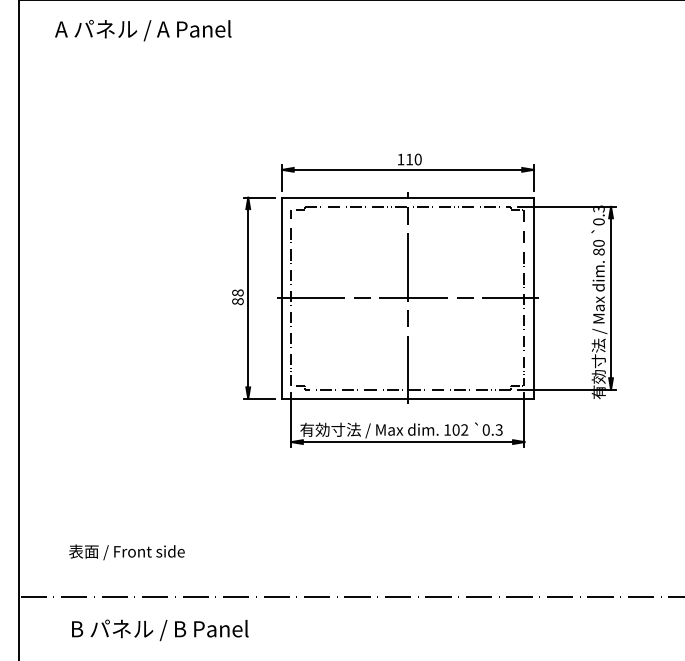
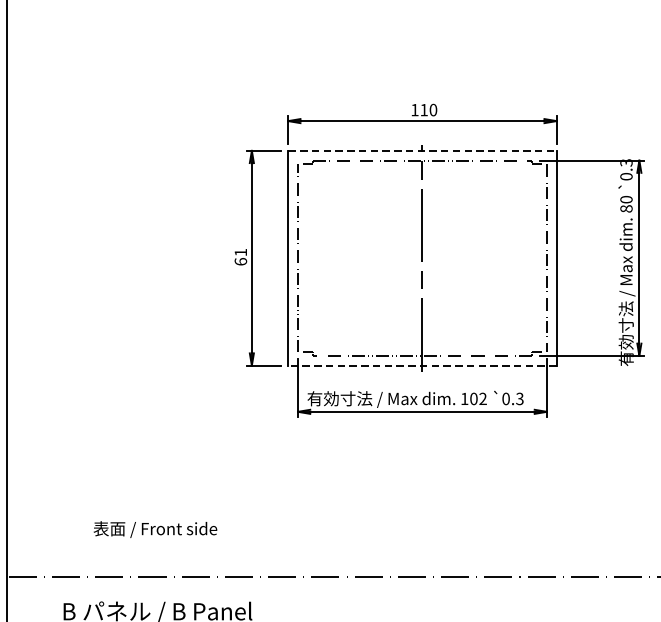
line: (407, 197) -> (421, 150), solid -> dashed
text: (237, 297) -> (240, 257), 88 -> 61
line: (407, 298) -> (421, 258), removed
line: (407, 398) -> (421, 365), solid -> dashed
text: (126, 552) -> (154, 529), moved

